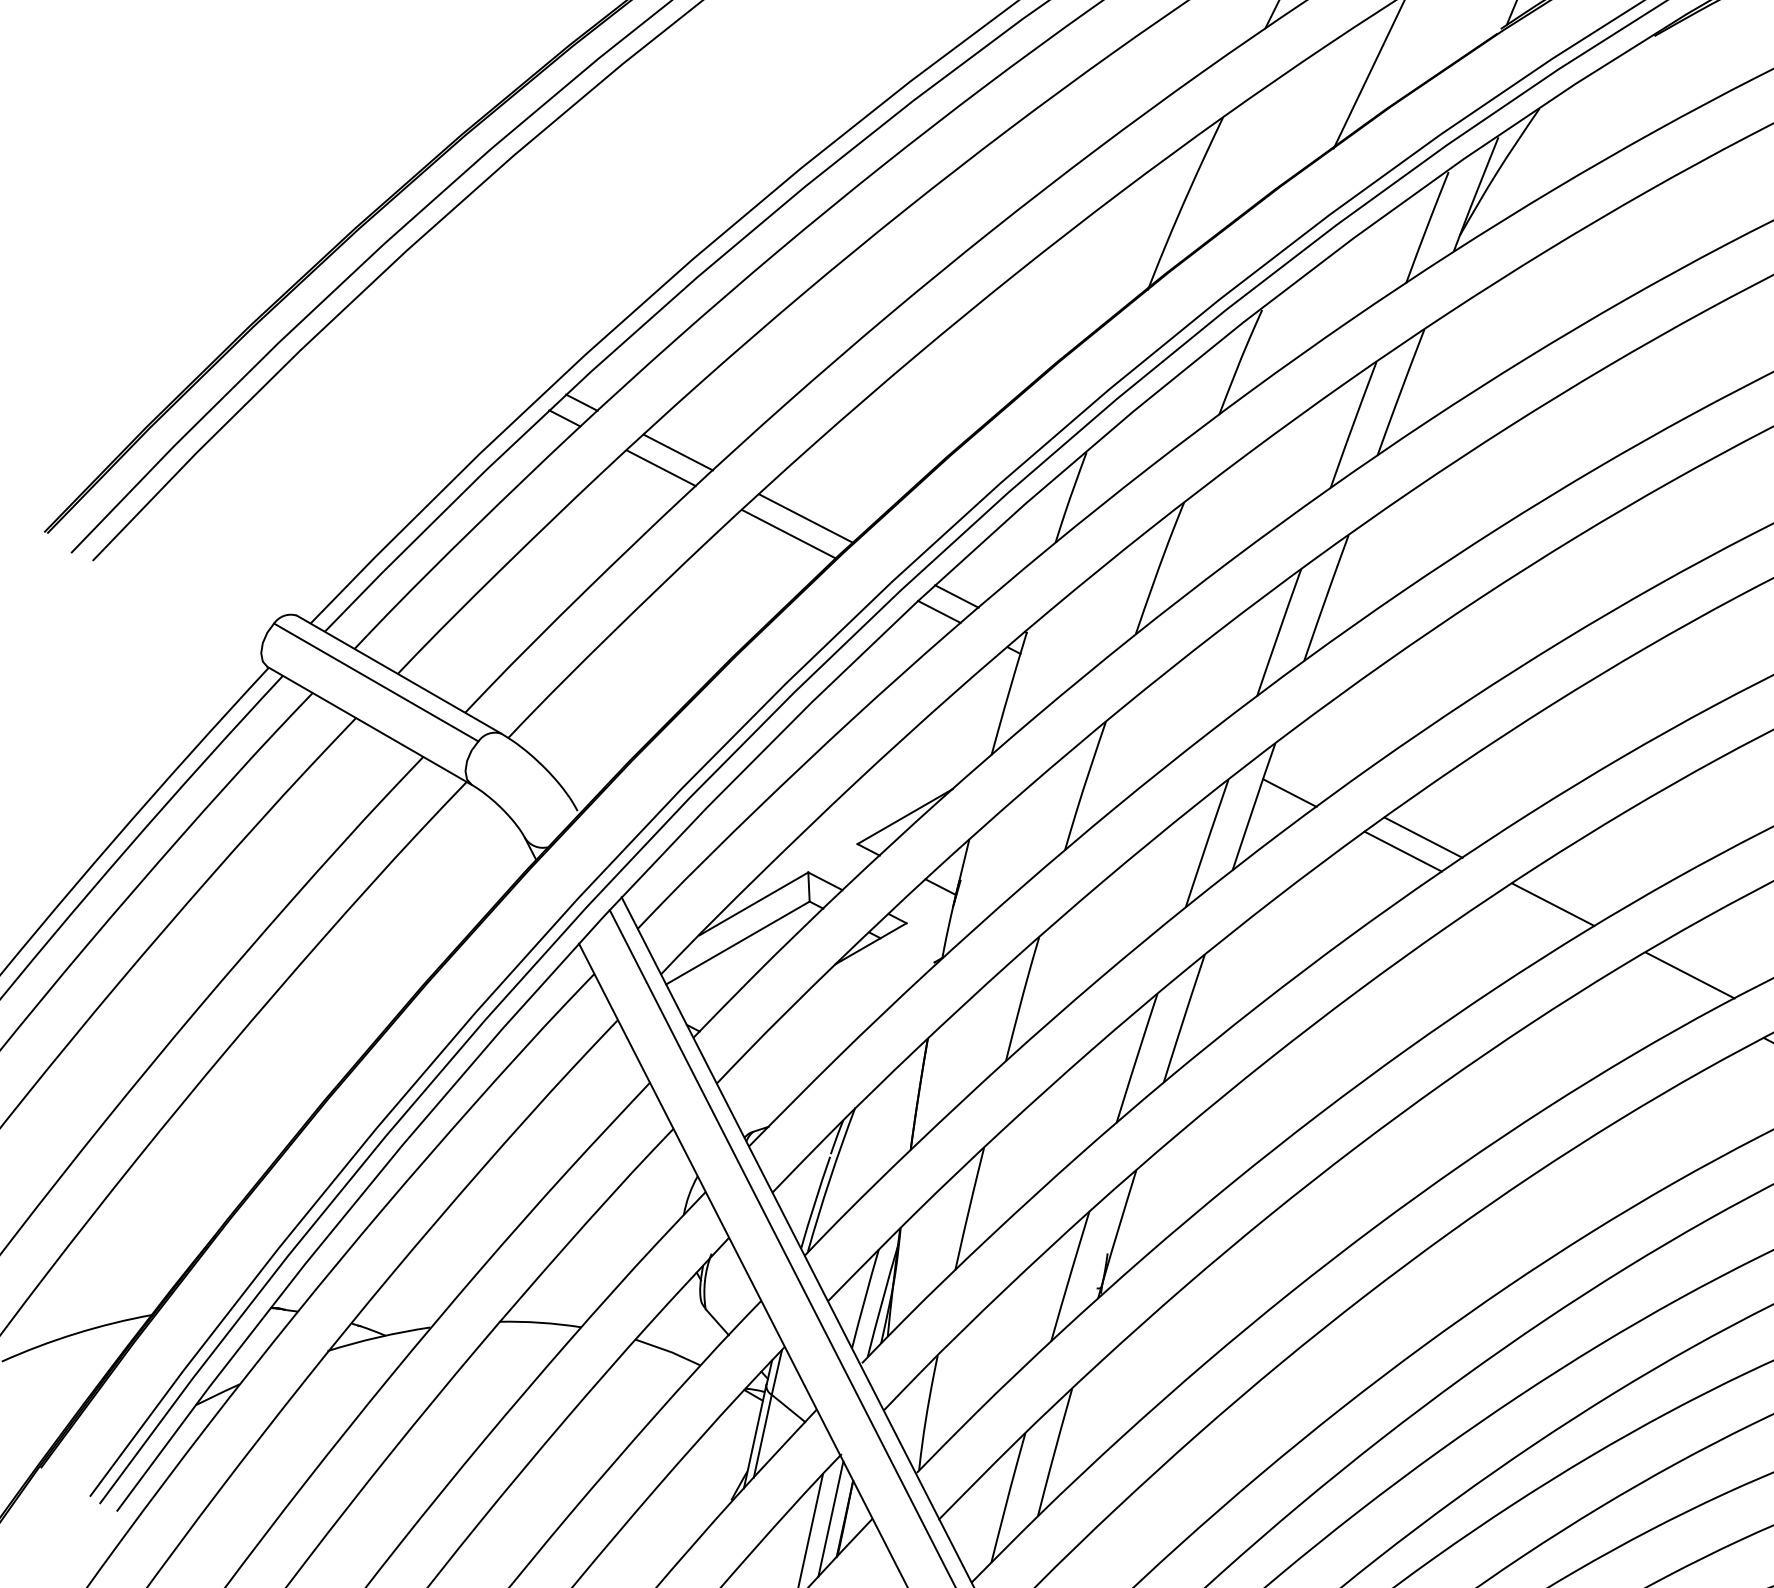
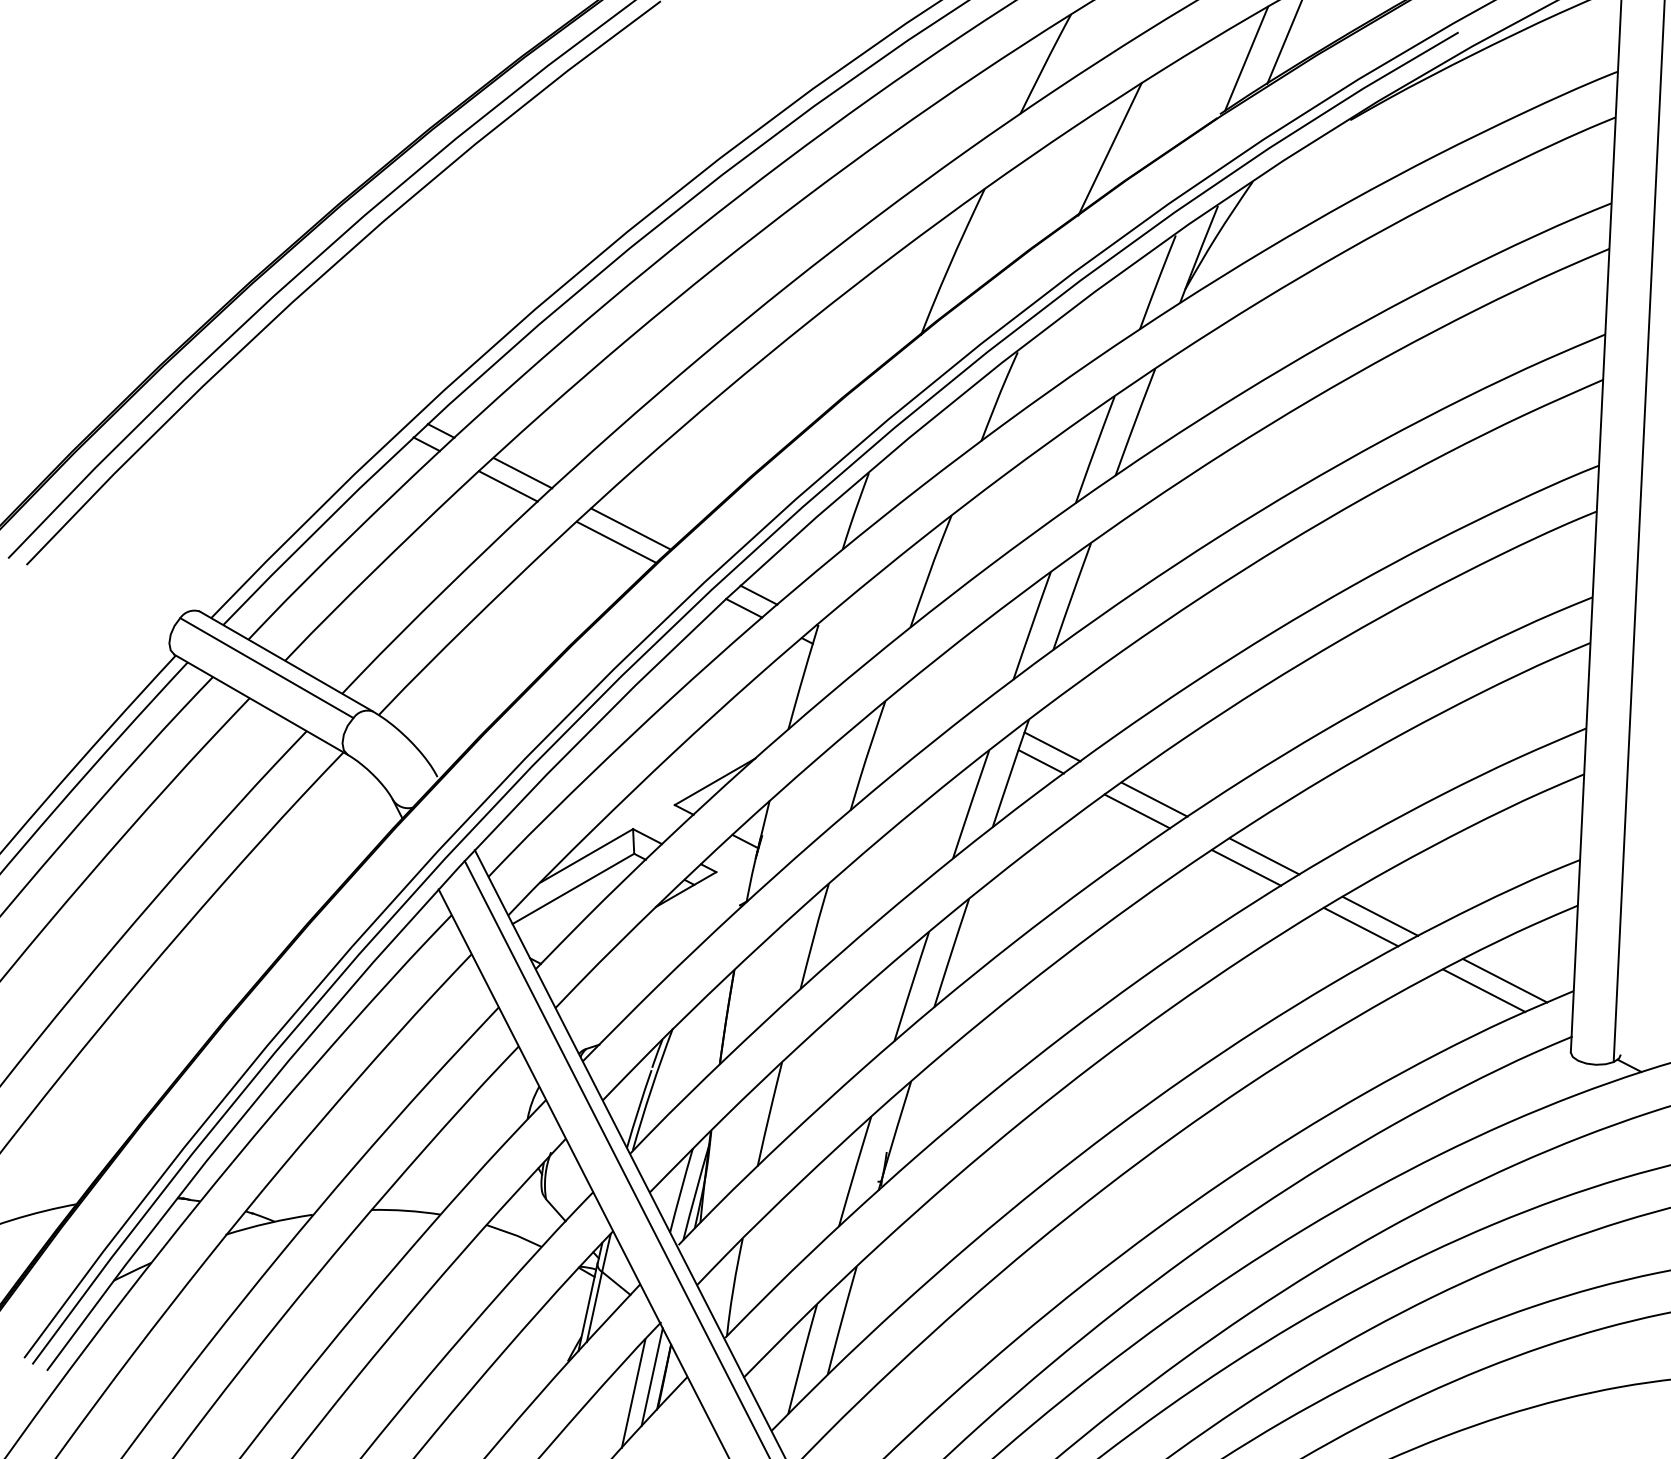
line: (1303, 775) -> (1052, 746), added
line: (1532, 917) -> (1246, 867), added
line: (1666, 987) -> (1360, 926), added

